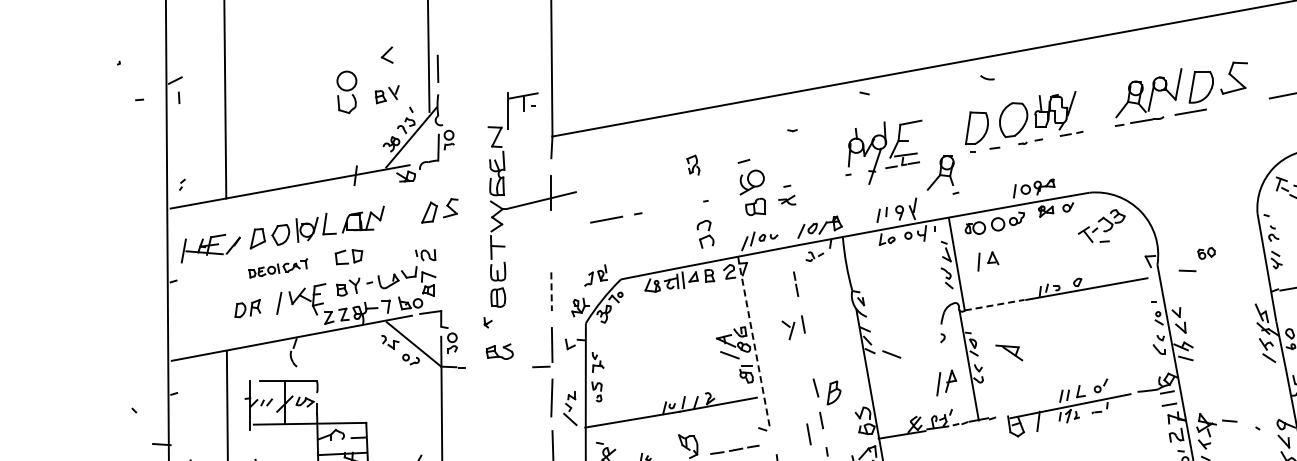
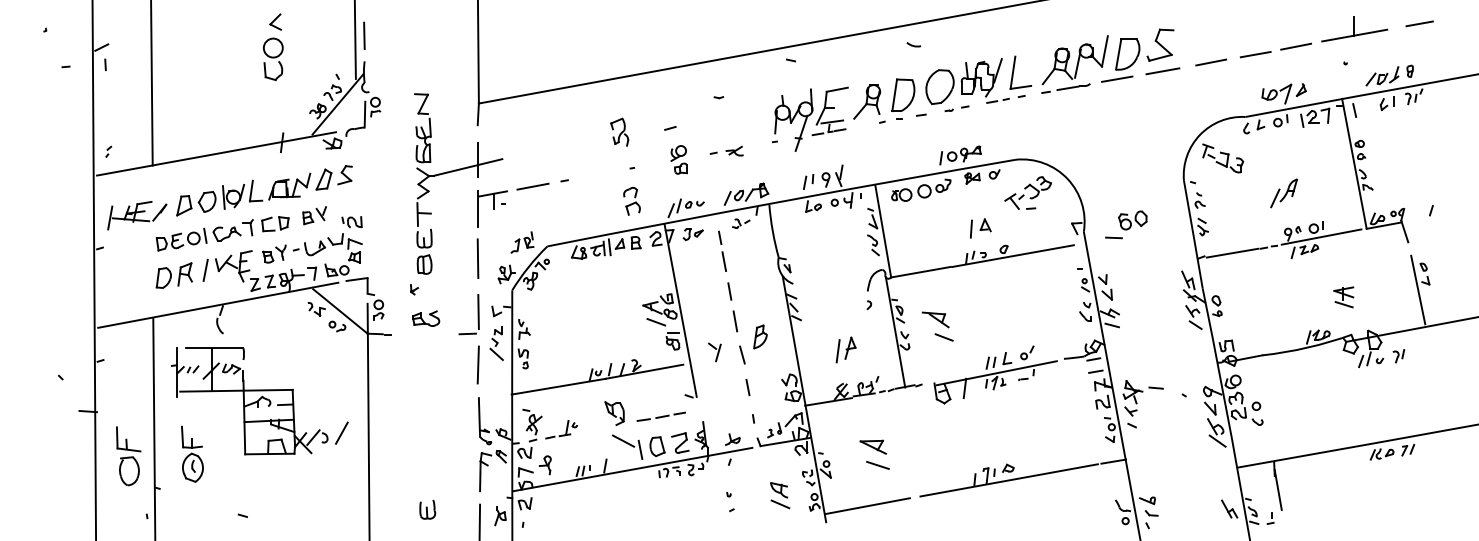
part: (387, 54) -> (275, 21), moved
part: (387, 94) -> (314, 215), moved
line: (1236, 104) -> (1162, 71), added
part: (1087, 109) -> (1013, 76), added
part: (523, 110) -> (492, 208), moved
part: (693, 164) -> (619, 131), size x1.43
part: (943, 174) -> (869, 103), moved
part: (752, 192) -> (678, 159), size x0.62
part: (787, 199) -> (734, 150), moved
part: (439, 210) -> (333, 177), moved
part: (1206, 253) -> (1132, 220), size x1.67
part: (988, 261) -> (980, 228), moved
part: (766, 267) -> (692, 234), added
part: (278, 268) -> (204, 235), size x1.67
part: (796, 283) -> (722, 250), size x1.67
line: (552, 292) -> (478, 259), dashed -> solid
line: (995, 305) -> (921, 272), dashed -> solid
part: (247, 308) -> (173, 275), size x1.43
part: (788, 330) -> (714, 352), moved
line: (754, 343) -> (680, 310), dashed -> solid
line: (891, 354) -> (943, 337), moved
part: (946, 382) -> (845, 349), moved
part: (834, 392) -> (760, 336), moved
part: (570, 408) -> (496, 343), moved
line: (809, 434) -> (735, 321), moved

